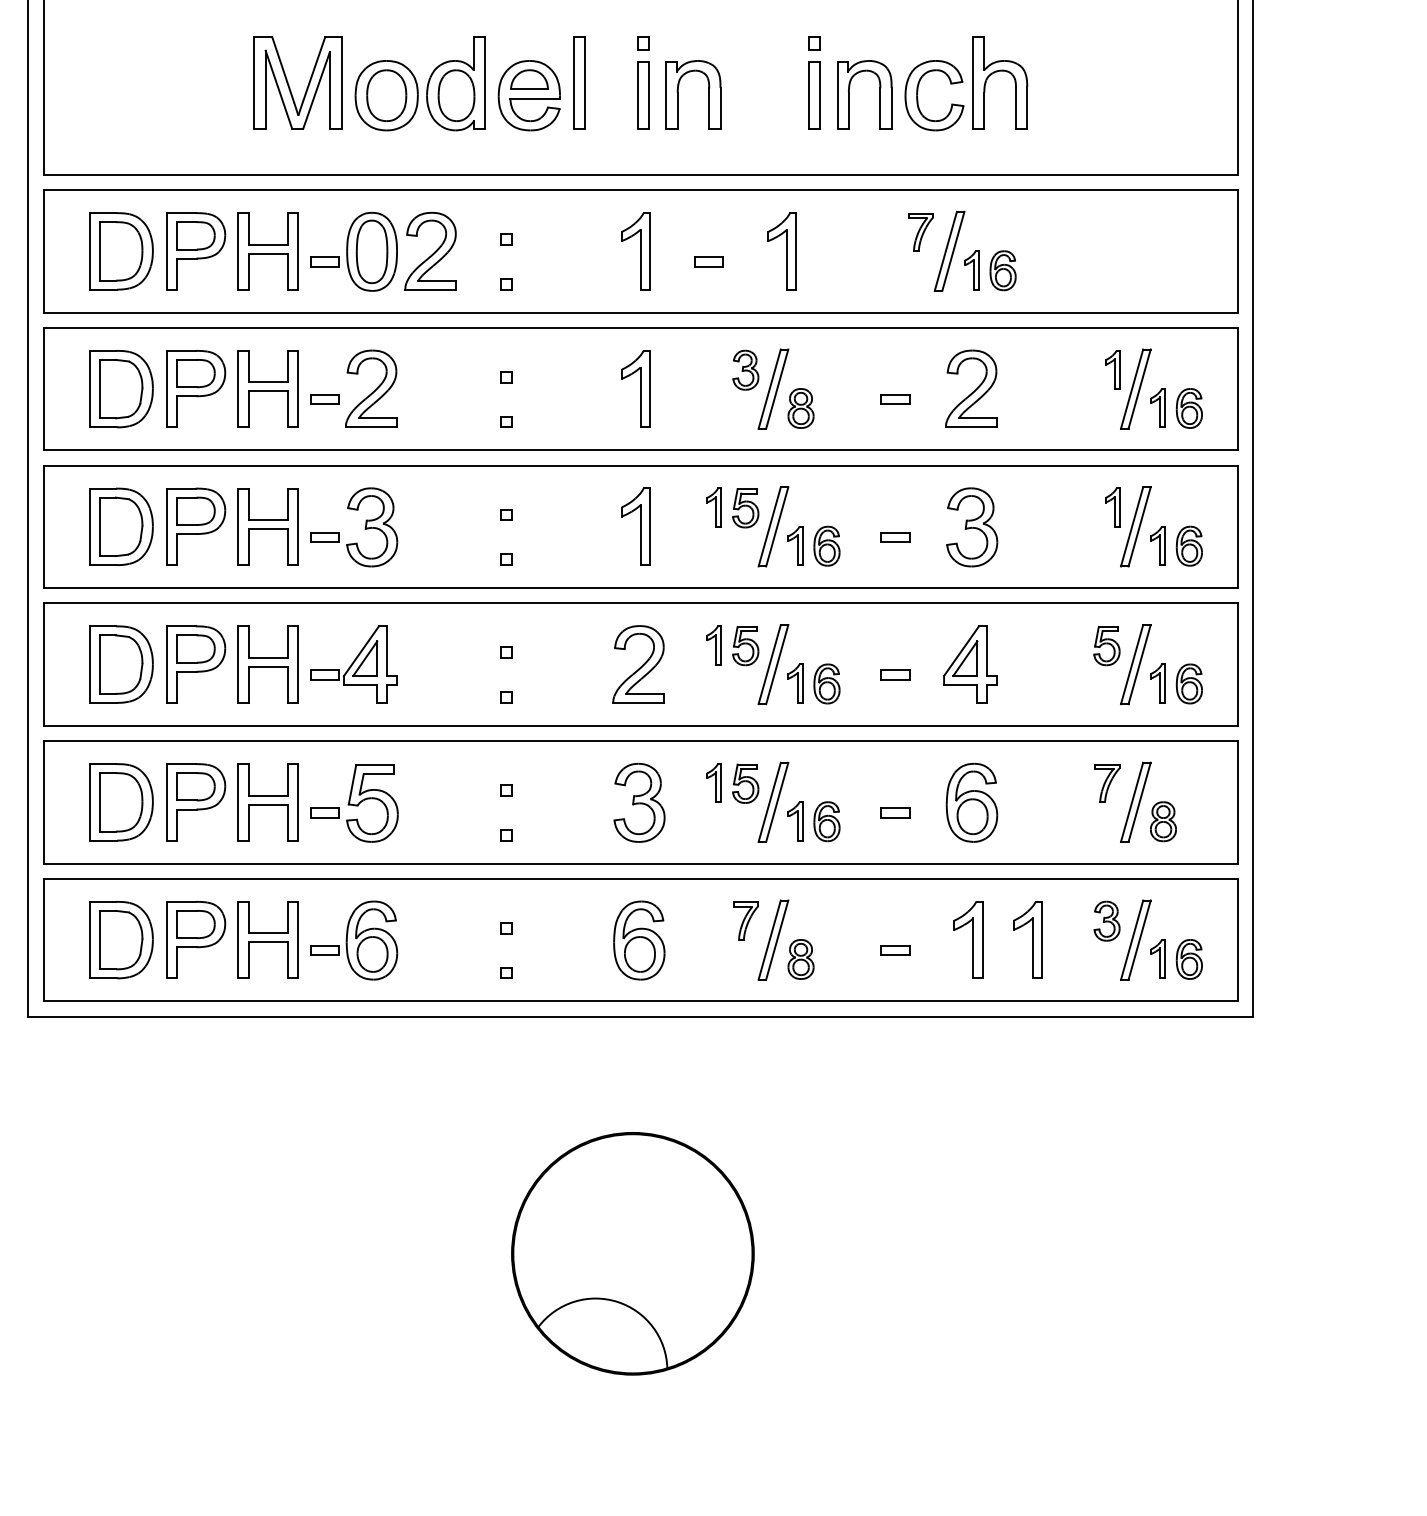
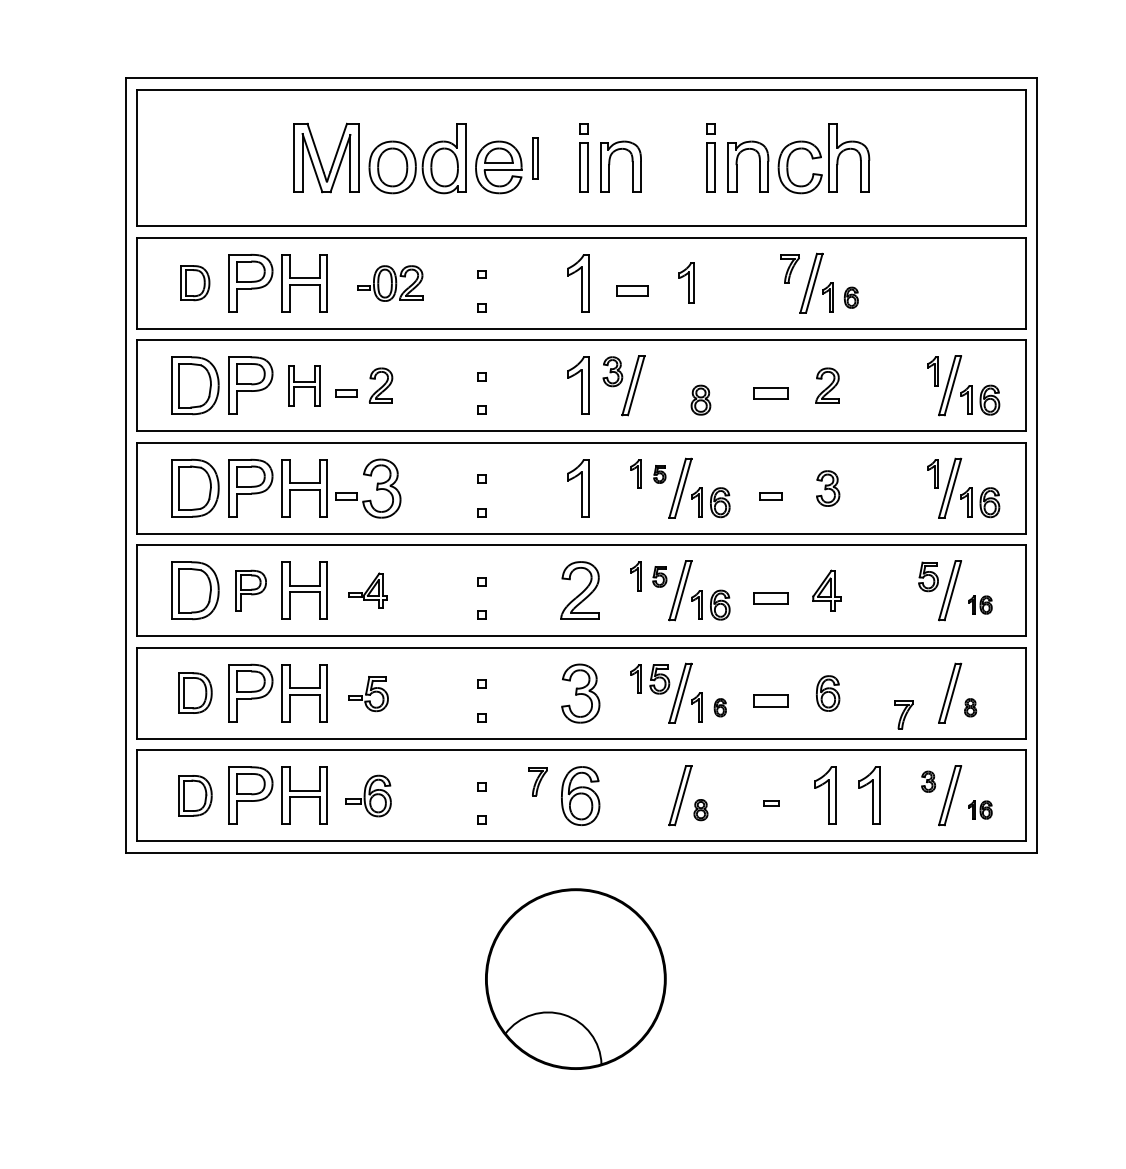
part: (578, 82) -> (535, 157), size x0.6
part: (121, 250) -> (195, 282), size x0.6
part: (382, 251) -> (389, 283), size x0.6
part: (781, 251) -> (686, 283), size x0.7
part: (709, 262) -> (632, 291), size x1.4
part: (1003, 270) -> (851, 297), size x0.7
part: (268, 388) -> (304, 385), size x0.7
part: (370, 388) -> (380, 385), size x0.6
part: (760, 388) -> (623, 385), moved
part: (971, 388) -> (827, 385), size x0.6
part: (894, 399) -> (770, 393), size x1.6
part: (745, 508) -> (659, 474), size x0.6
part: (971, 527) -> (827, 488), size x0.6
part: (745, 645) -> (659, 576), size x0.7
part: (195, 664) -> (250, 590), size x0.7
part: (352, 664) -> (367, 590), size x0.6
part: (969, 664) -> (826, 590), size x0.7
part: (894, 675) -> (770, 598), size x1.6
part: (1176, 683) -> (980, 604), size x0.6
part: (1106, 782) -> (903, 714), moved
part: (121, 801) -> (195, 692), size x0.7
part: (354, 802) -> (368, 693), size x0.6
part: (971, 802) -> (827, 693), size x0.6
part: (894, 813) -> (770, 701), size x1.6
part: (827, 821) -> (720, 707), size x0.6
part: (1163, 821) -> (970, 707), size x0.6
part: (745, 920) -> (537, 781), moved
part: (1106, 920) -> (928, 781), size x0.7
part: (121, 939) -> (195, 795), size x0.7
part: (354, 939) -> (368, 795), size x0.7
part: (894, 950) -> (770, 803), size x0.7
part: (800, 958) -> (700, 809), size x0.7
part: (1176, 958) -> (980, 809), size x0.6
part: (632, 1252) -> (575, 978), moved

